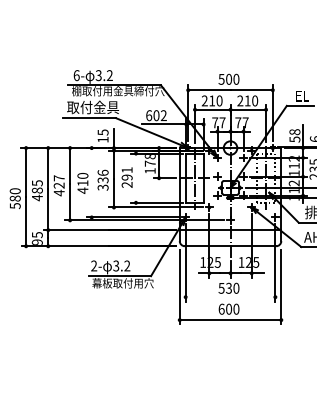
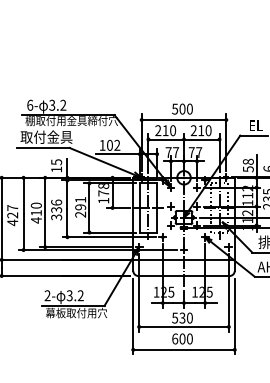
text: (149, 115) -> (102, 145), 602 -> 102
line: (136, 177) -> (89, 207), added
line: (91, 182) -> (44, 212), added
line: (230, 297) -> (183, 327), added

